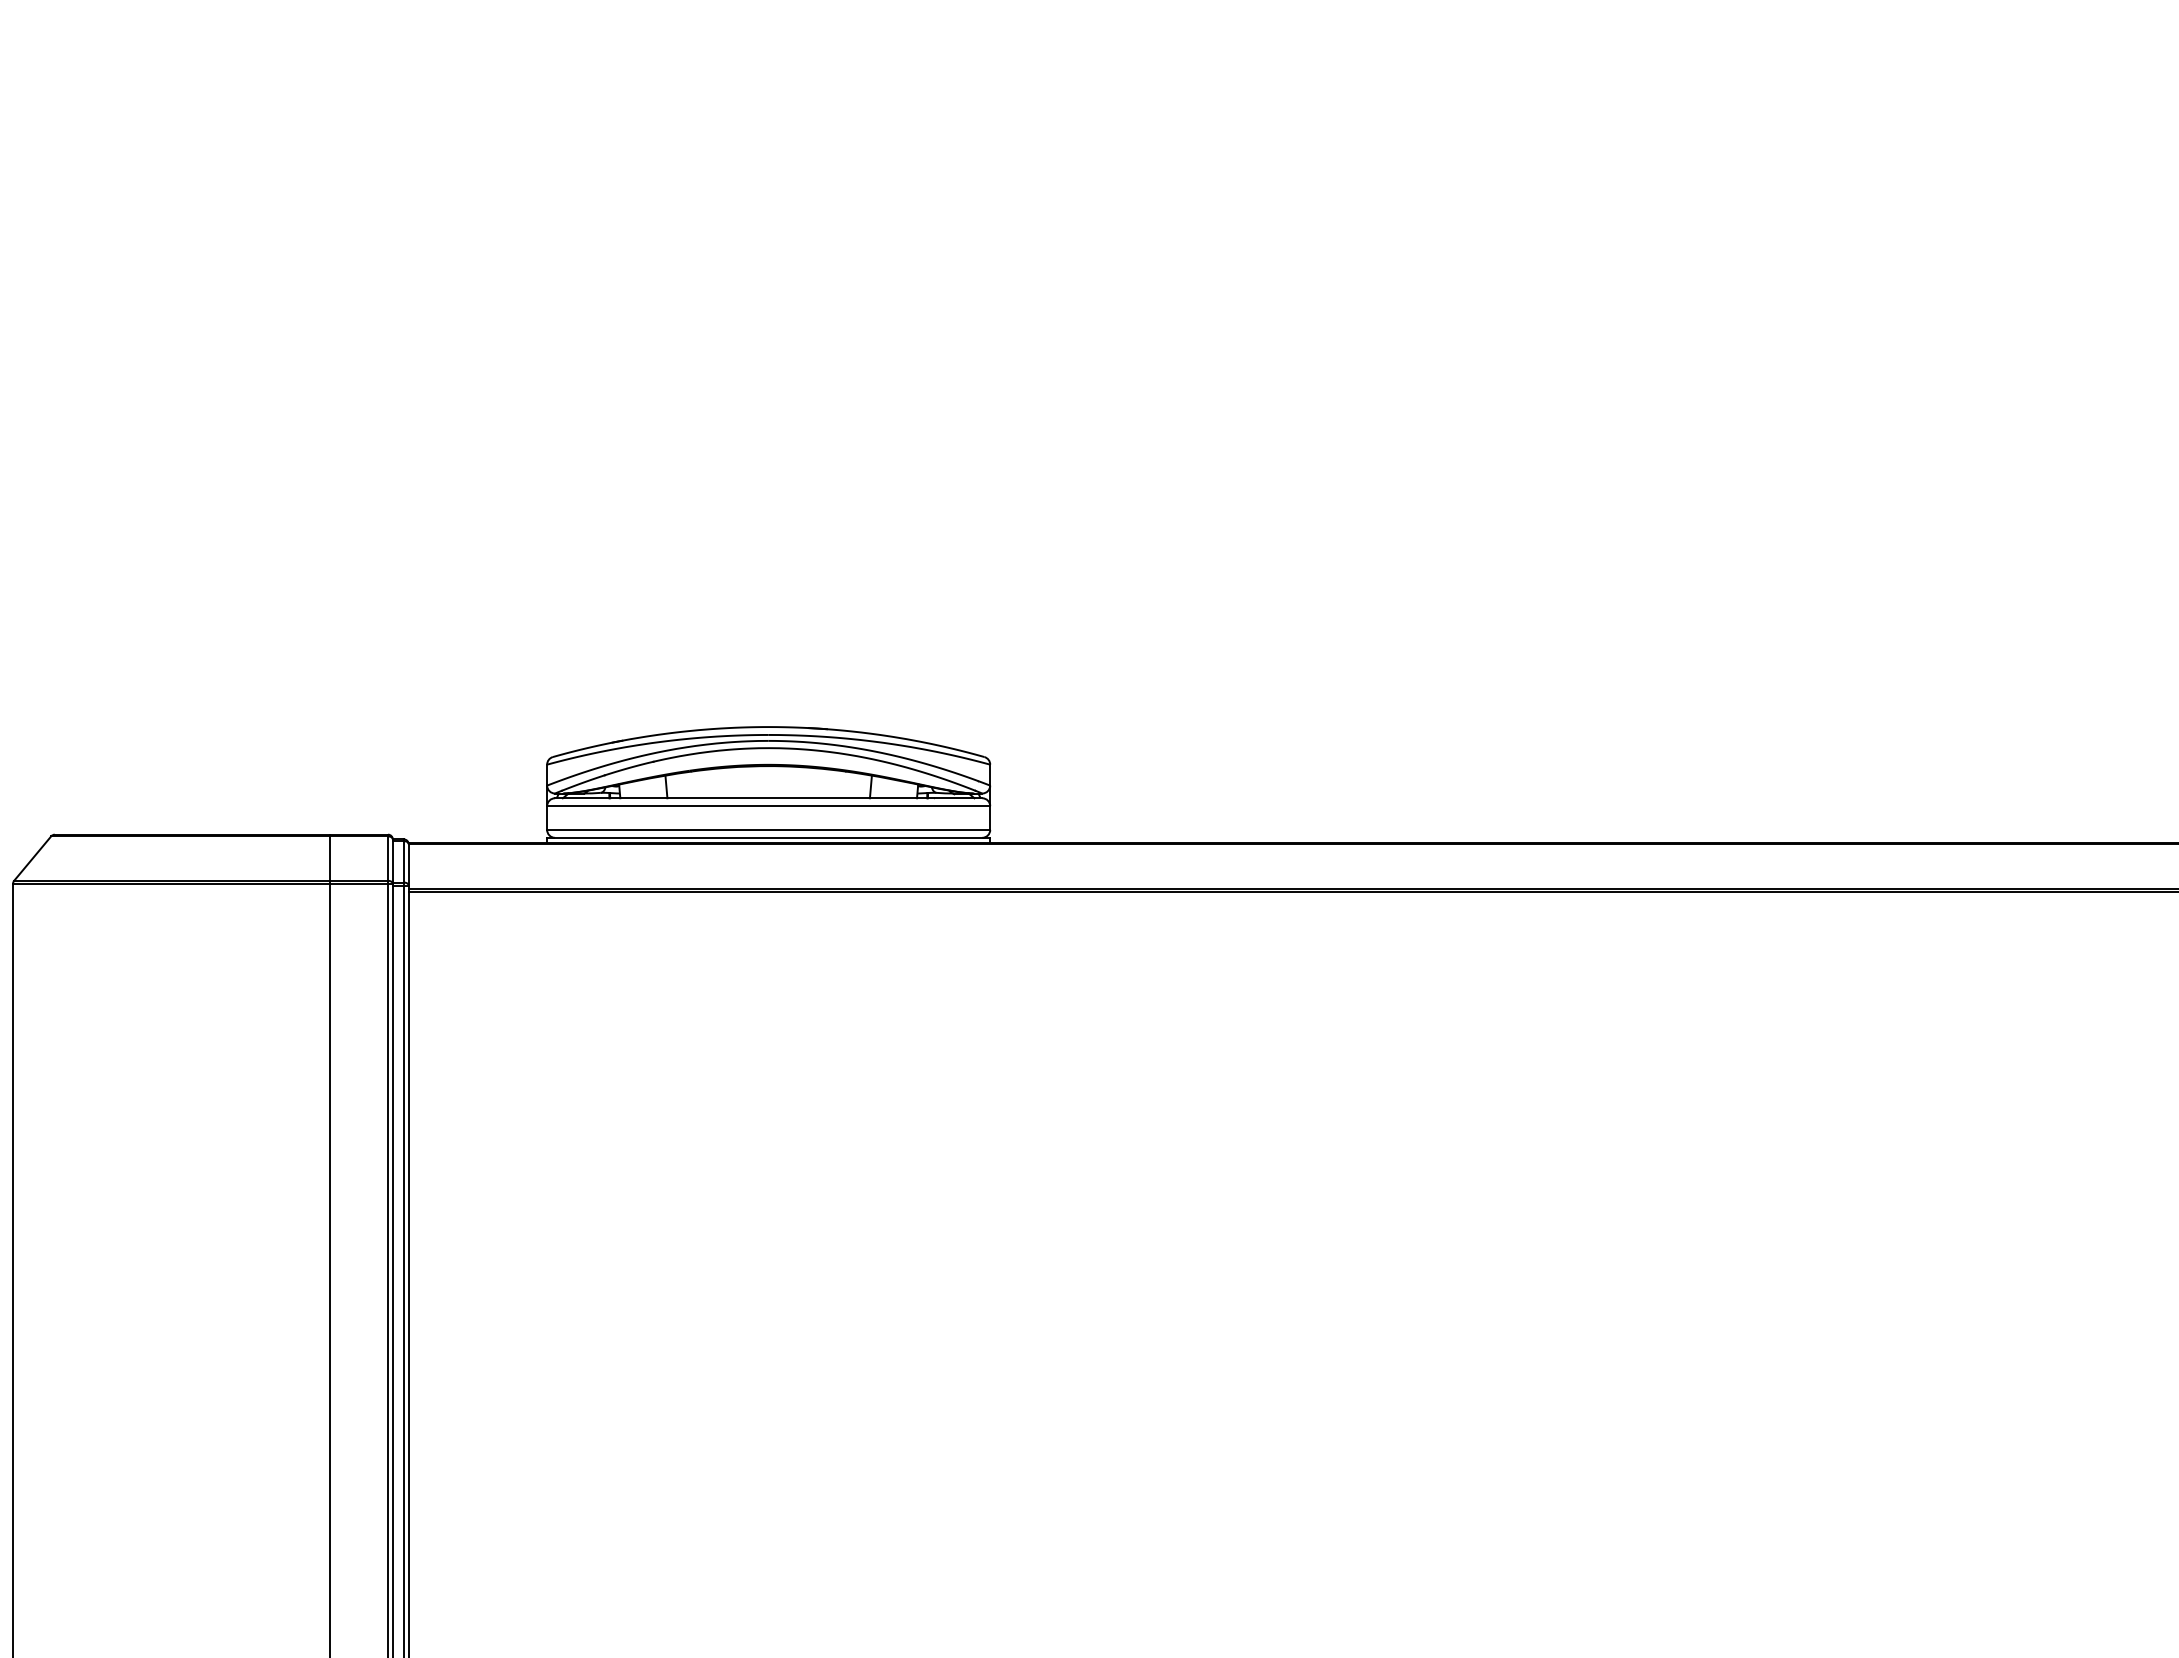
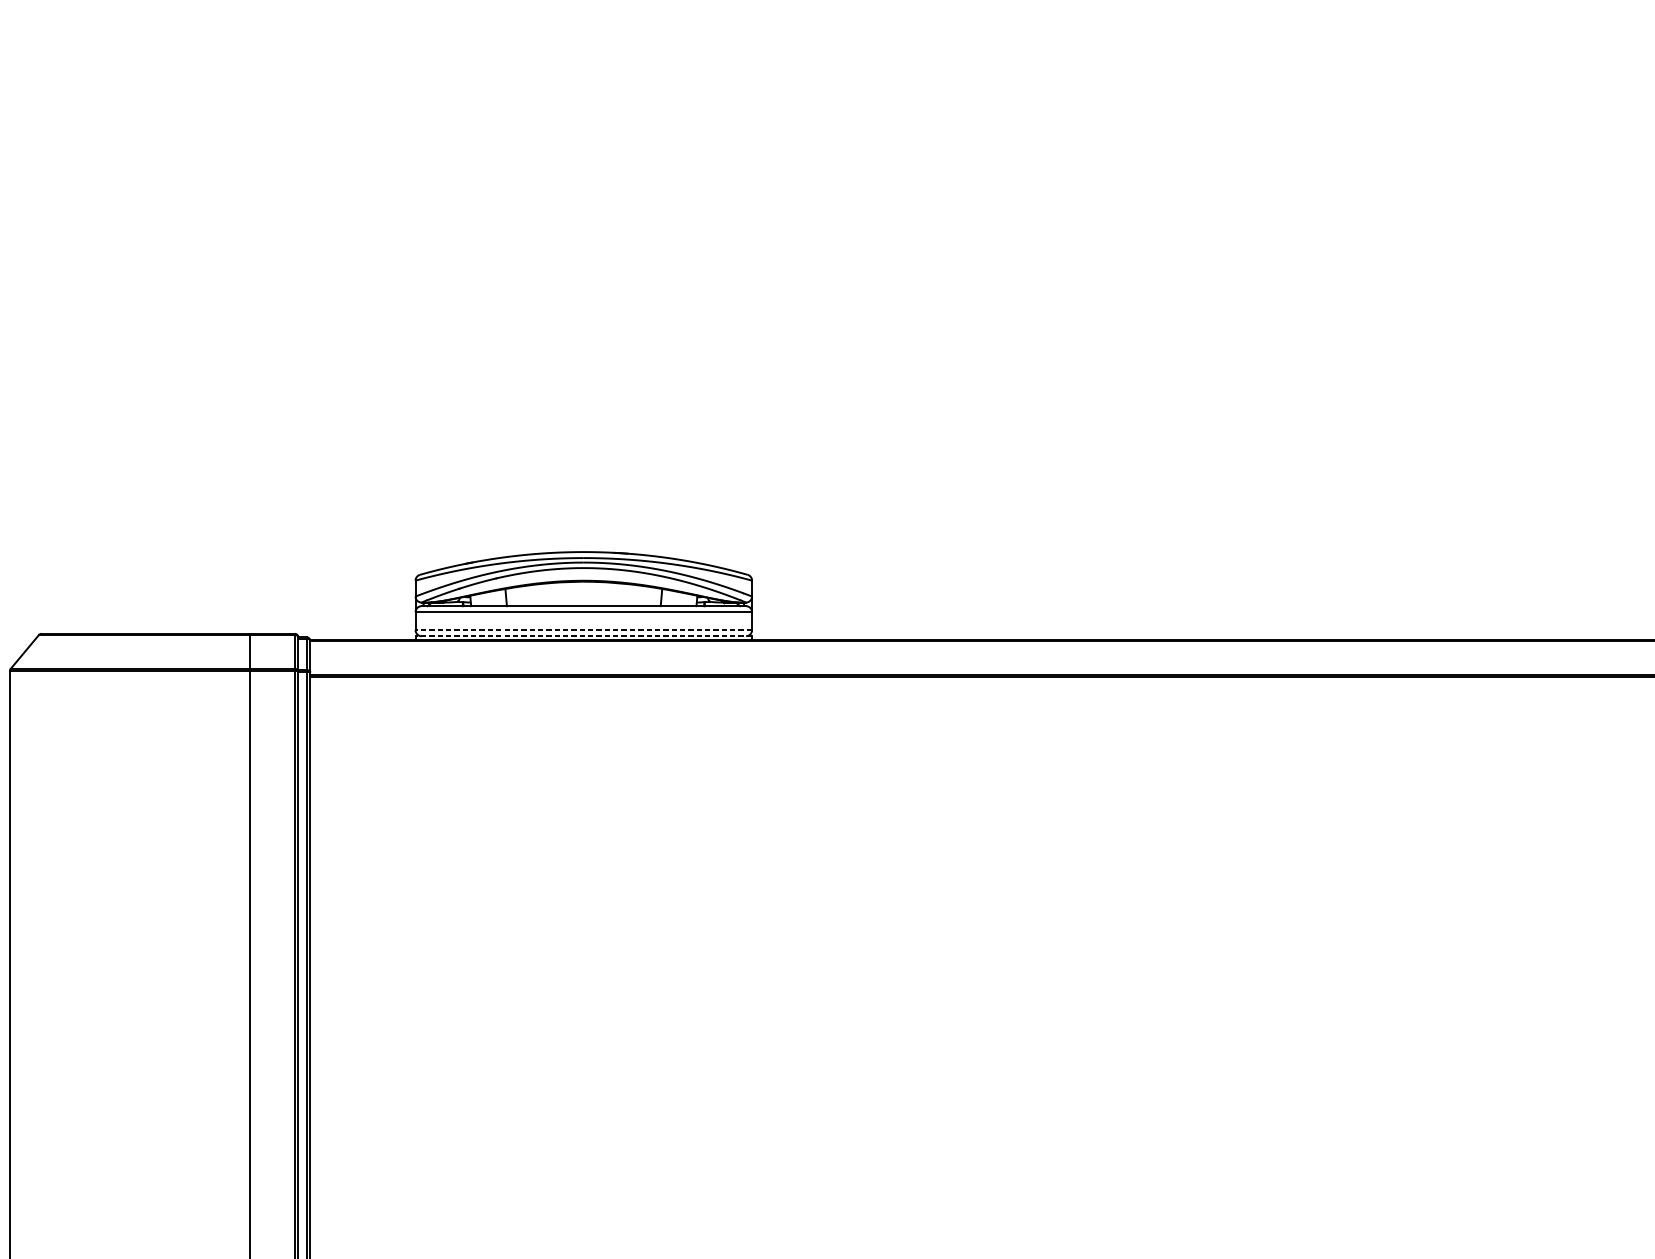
line: (768, 829) -> (583, 629), solid -> dashed
line: (768, 837) -> (583, 635), solid -> dashed

